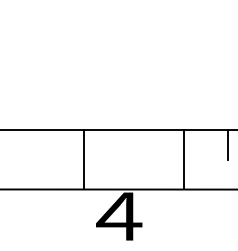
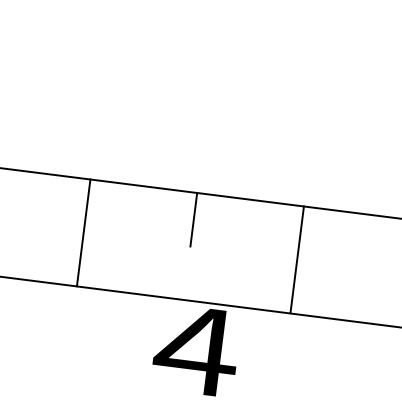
line: (108, 144) -> (193, 219), added
line: (83, 159) -> (82, 232), moved
line: (183, 159) -> (297, 259), moved

